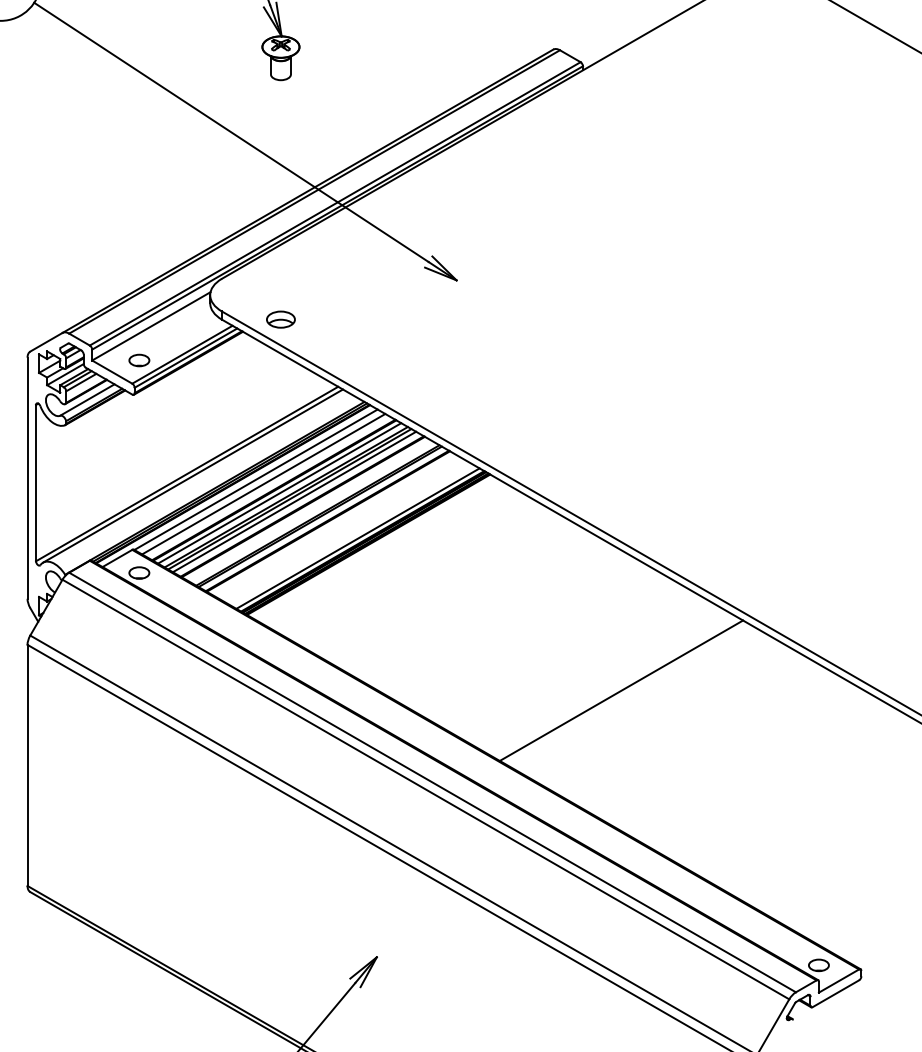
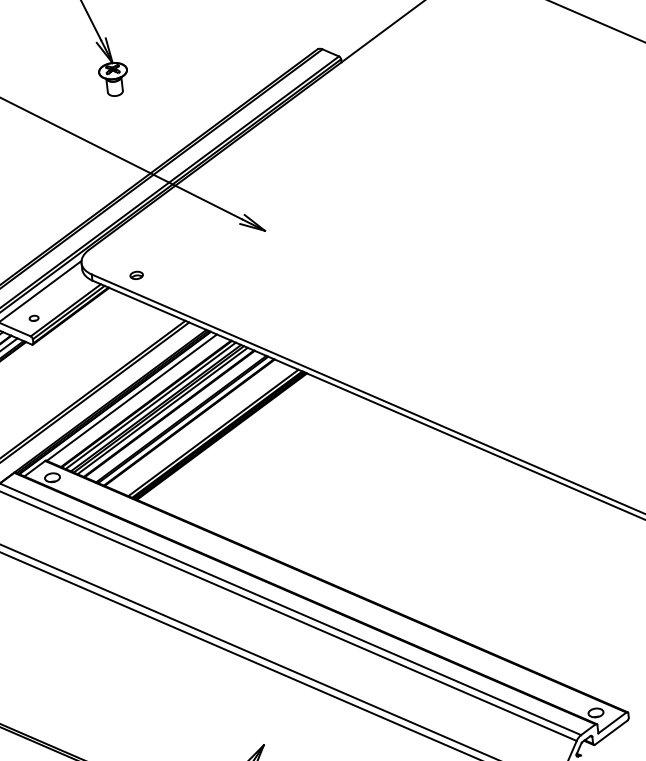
part: (280, 319) -> (136, 275), size x0.6
part: (139, 360) -> (34, 318), size x0.6
line: (263, 484) -> (137, 400), removed
line: (621, 690) -> (424, 523), removed

